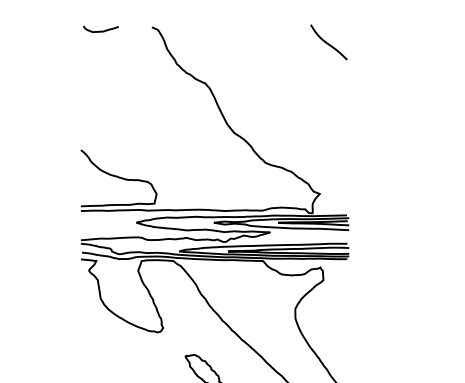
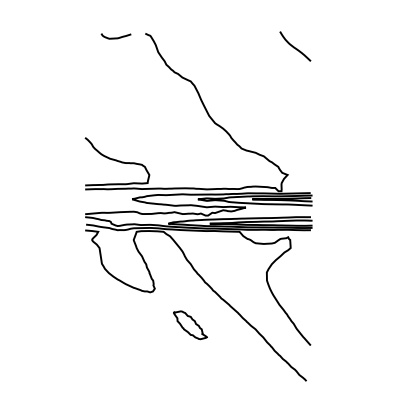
curve: (100, 30) -> (115, 37), moved

